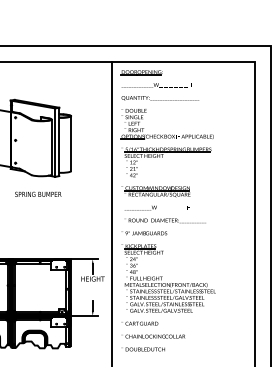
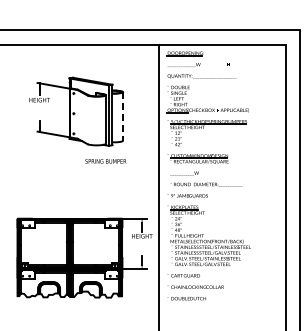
line: (70, 143) -> (122, 116), solid -> dashed
text: (37, 194) -> (105, 161), moved

